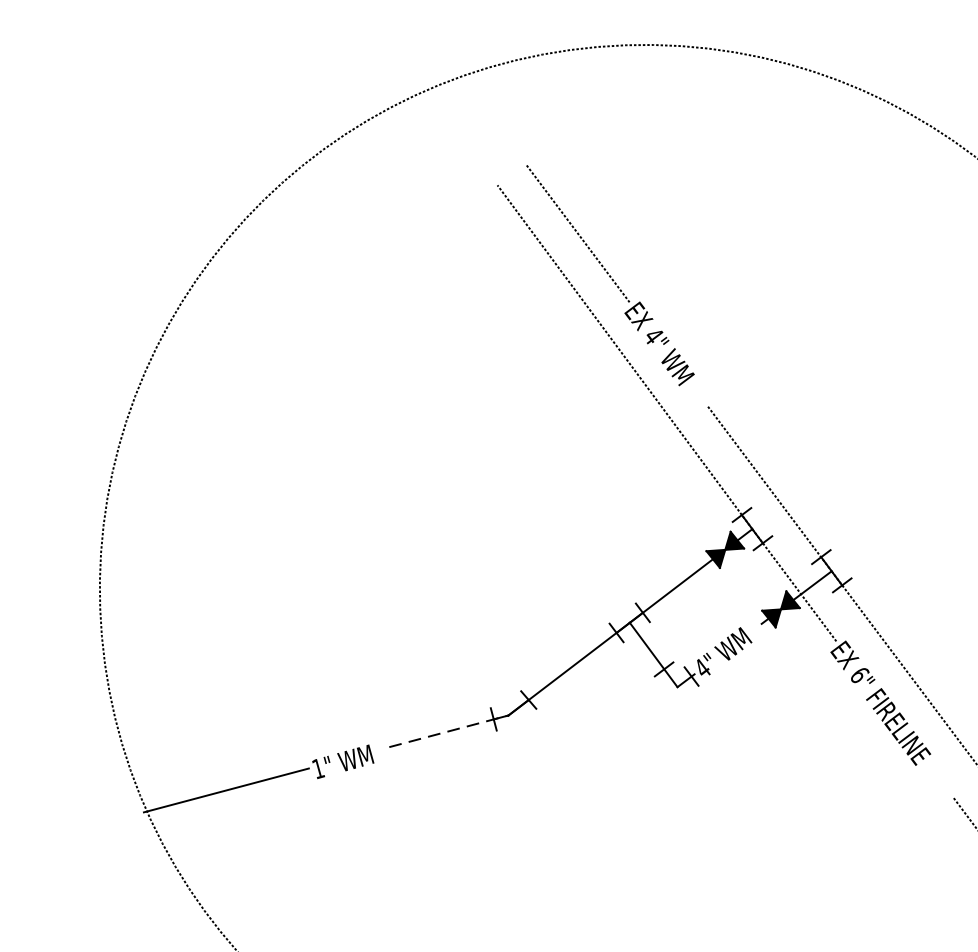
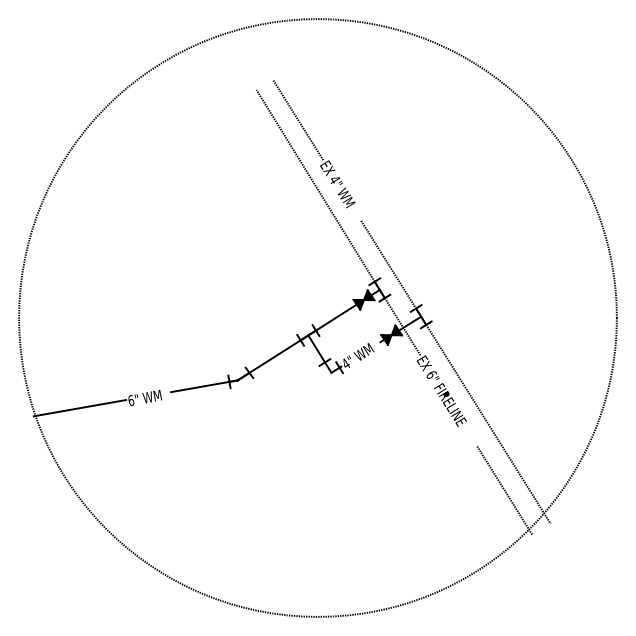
line: (449, 731) -> (204, 386), dashed -> solid
text: (318, 768) -> (131, 400), 1" -> 6"

